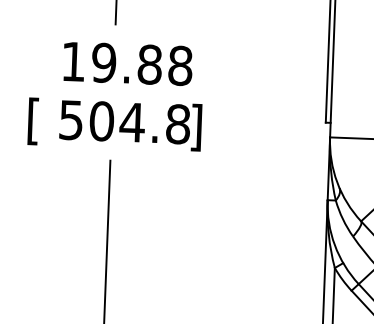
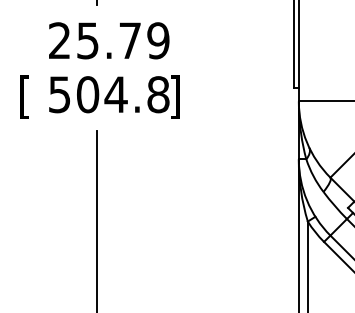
text: (127, 63) -> (109, 40), 19.88 -> 25.79

